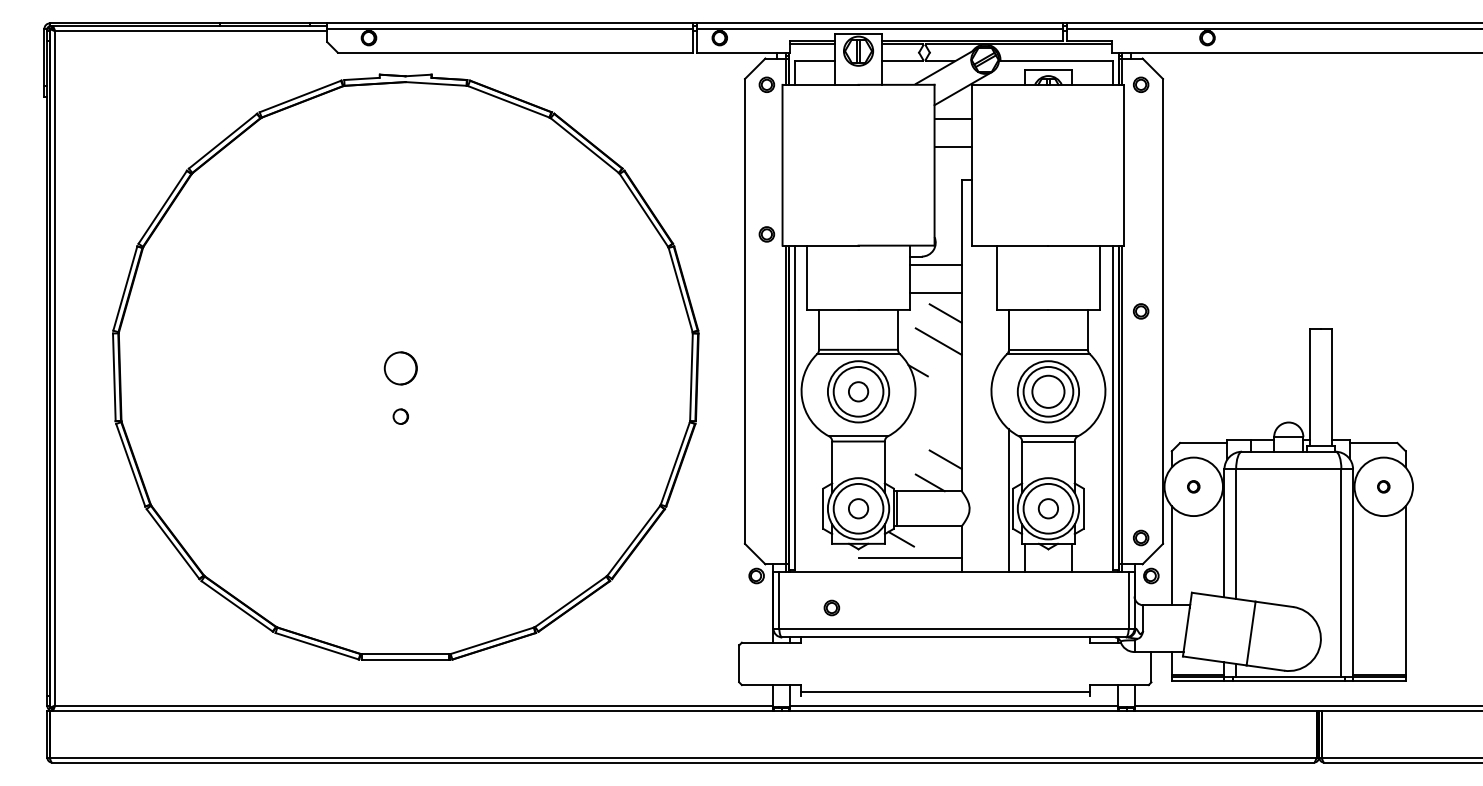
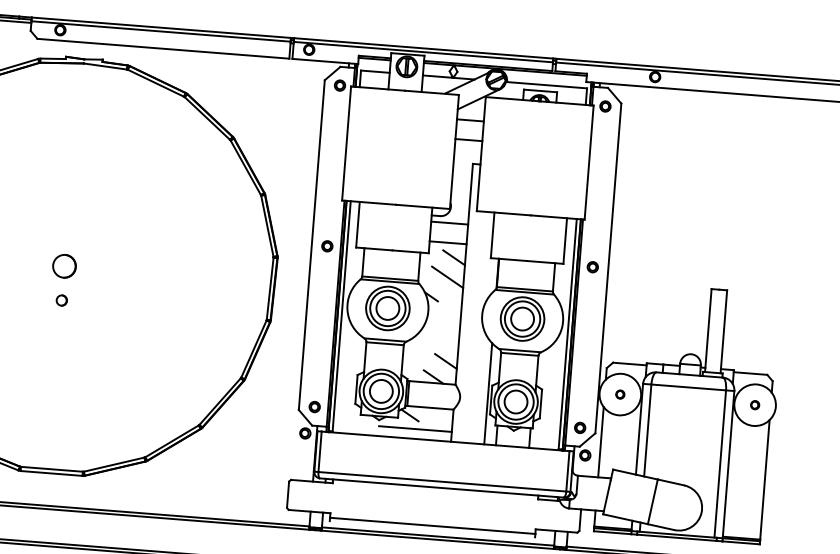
part: (766, 234) -> (327, 246), moved
circle: (858, 391) -> (387, 308), size x1.67
circle: (858, 508) -> (381, 391), size x1.67
circle: (1048, 508) -> (516, 401), size x1.67
part: (831, 607) -> (314, 406), moved

